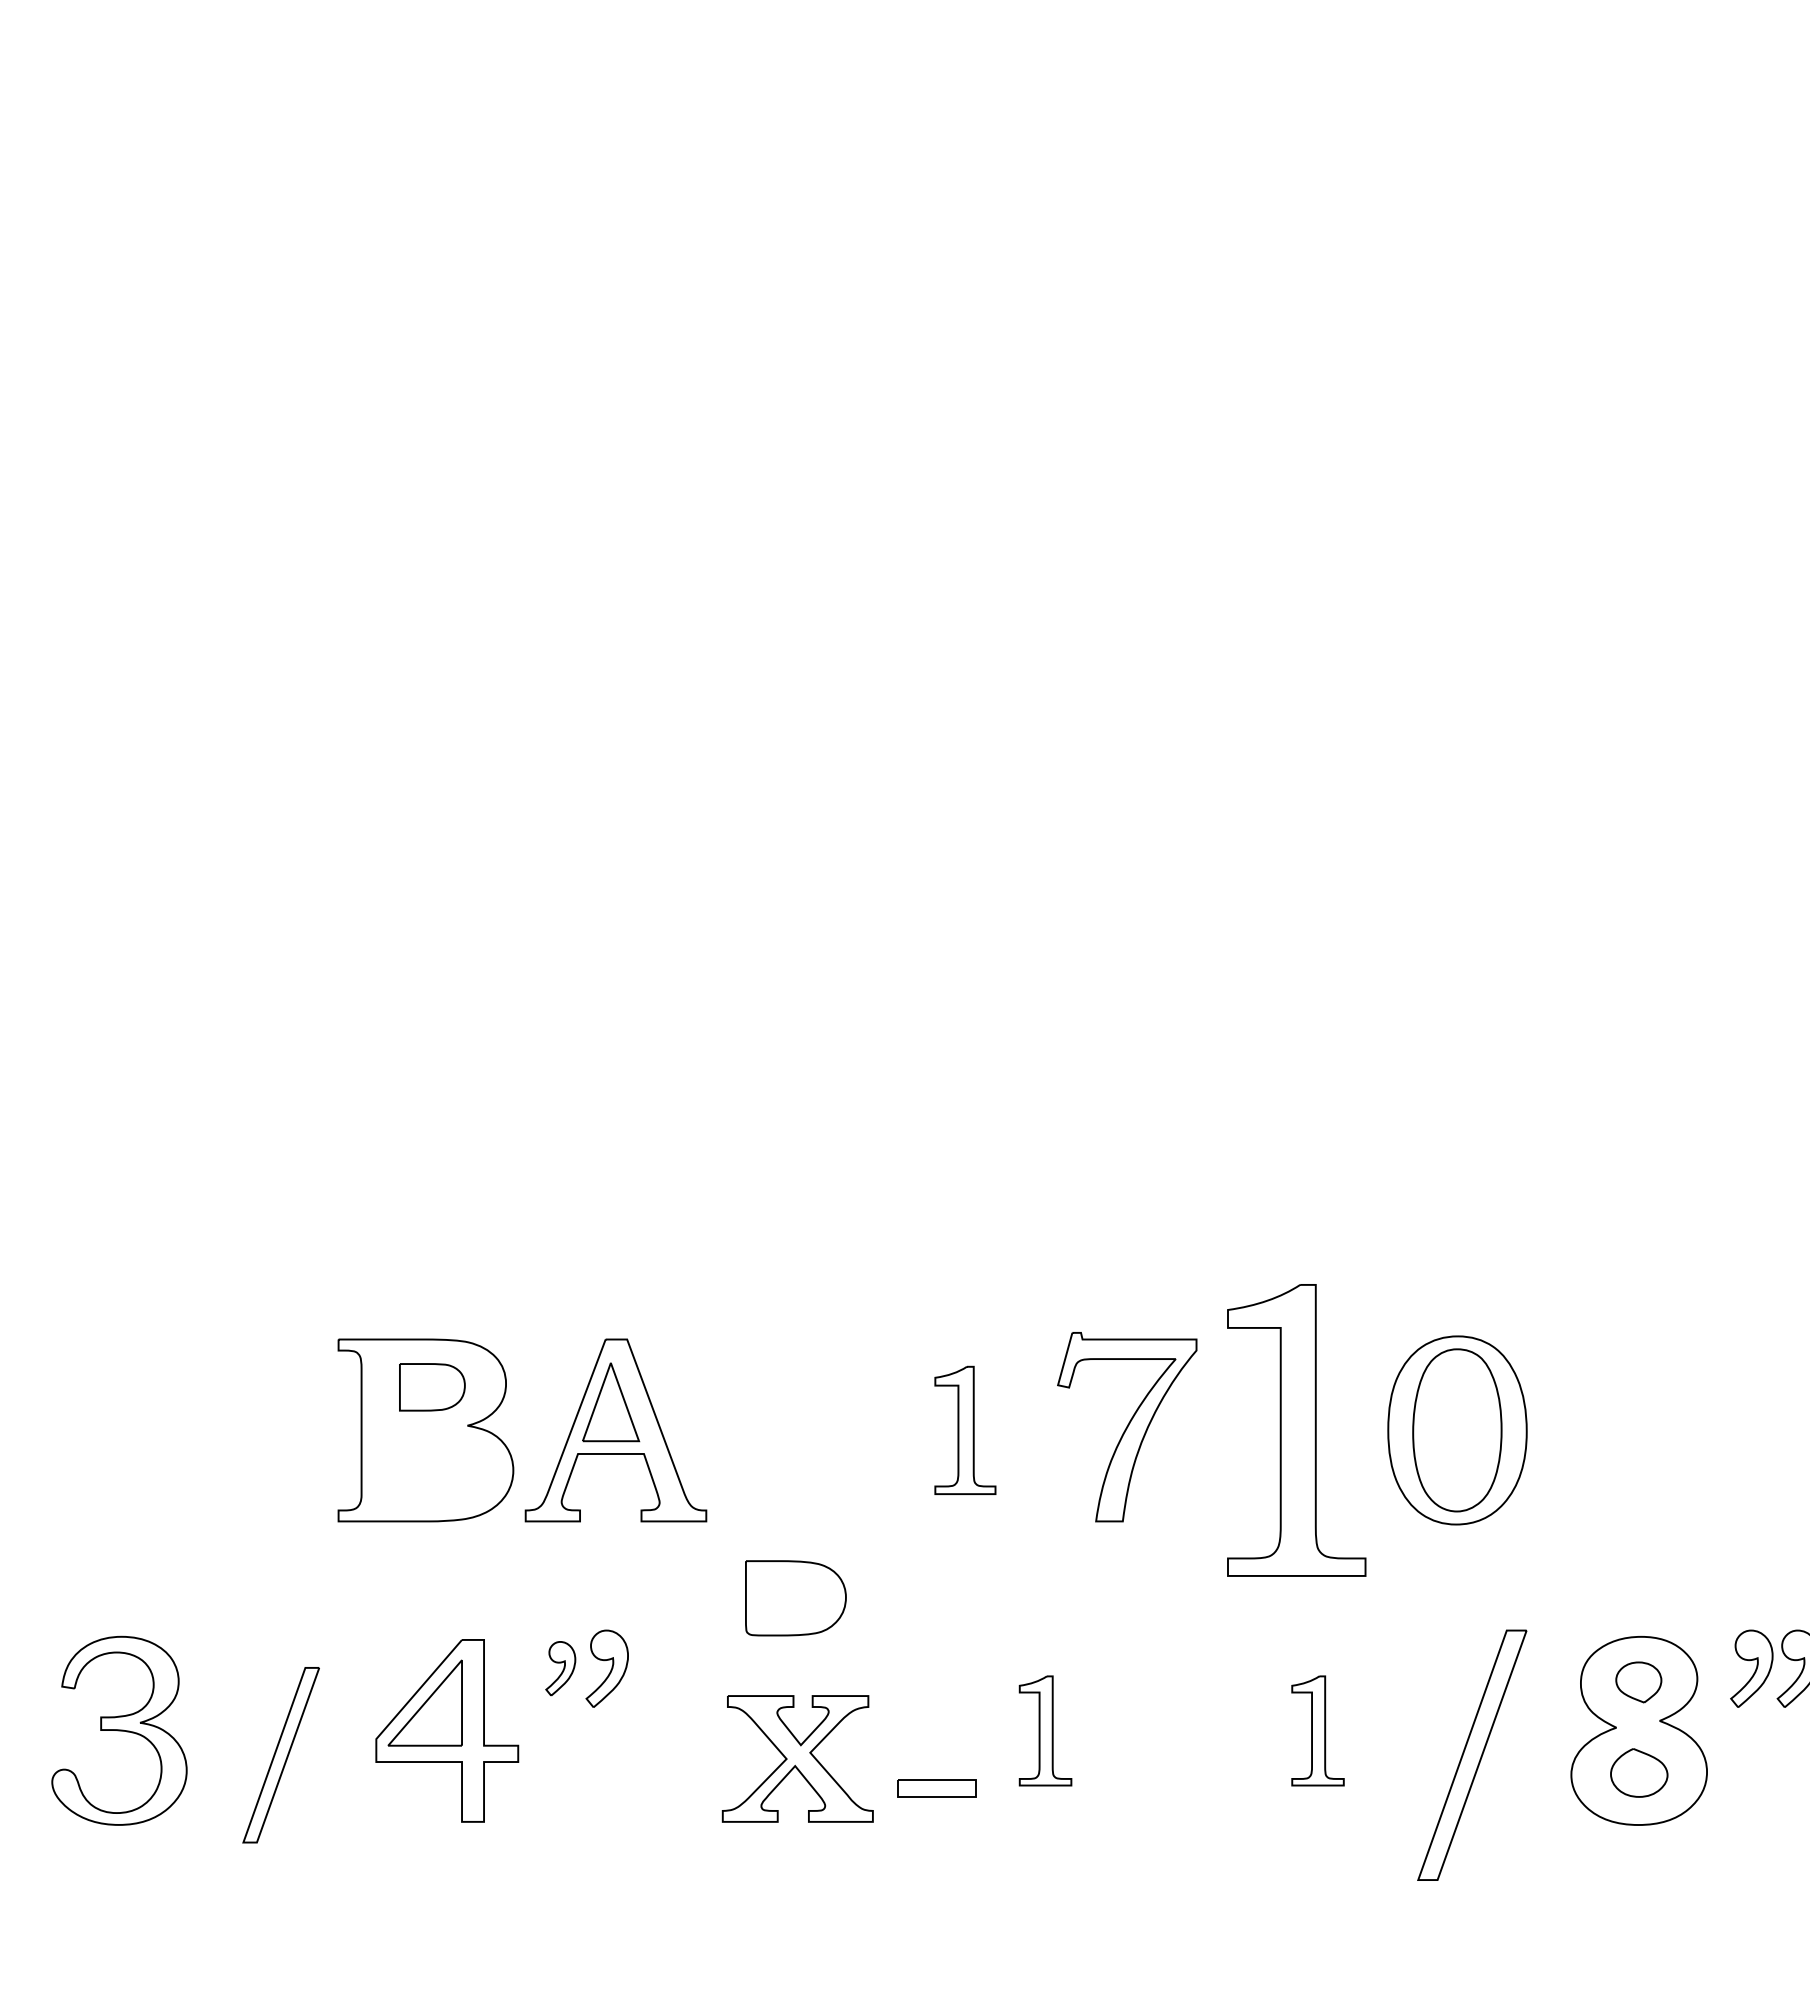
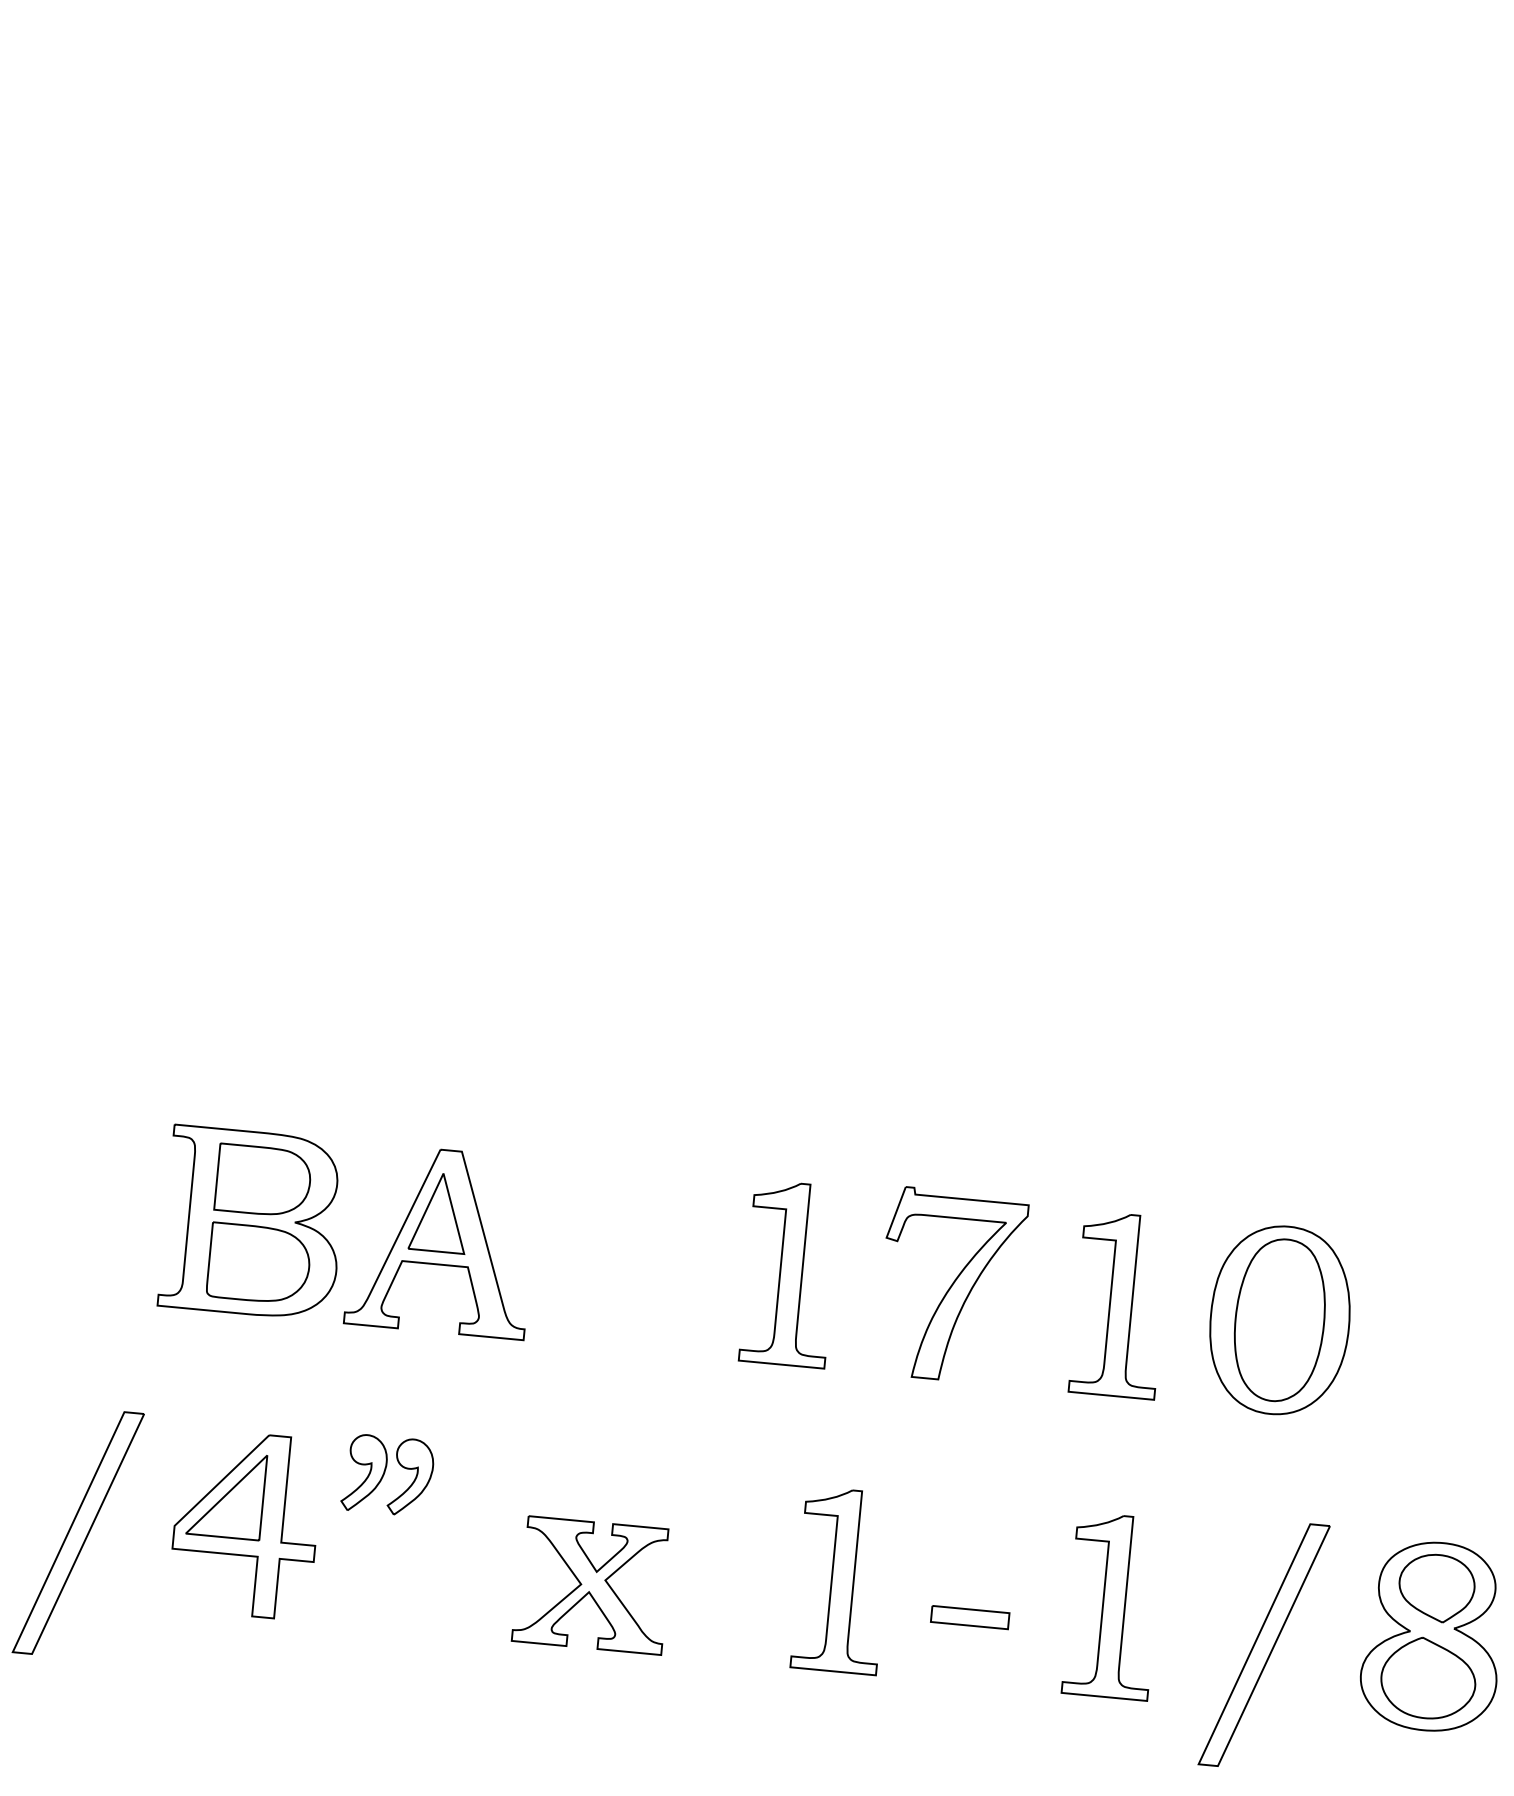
part: (432, 1387) -> (263, 1181), size x1.43
part: (965, 1430) -> (790, 1274), size x1.43
part: (1296, 1430) -> (1119, 1305), size x0.62
part: (795, 1598) -> (258, 1264), moved
part: (560, 1668) -> (364, 1472), size x1.43
part: (1638, 1682) -> (1436, 1588), size x1.67
part: (1045, 1730) -> (841, 1580), size x1.67
part: (1317, 1730) -> (1112, 1605), size x1.67
part: (281, 1754) -> (78, 1532), size x1.43
part: (1639, 1772) -> (1429, 1678), size x1.67
part: (936, 1788) -> (969, 1617), moved

